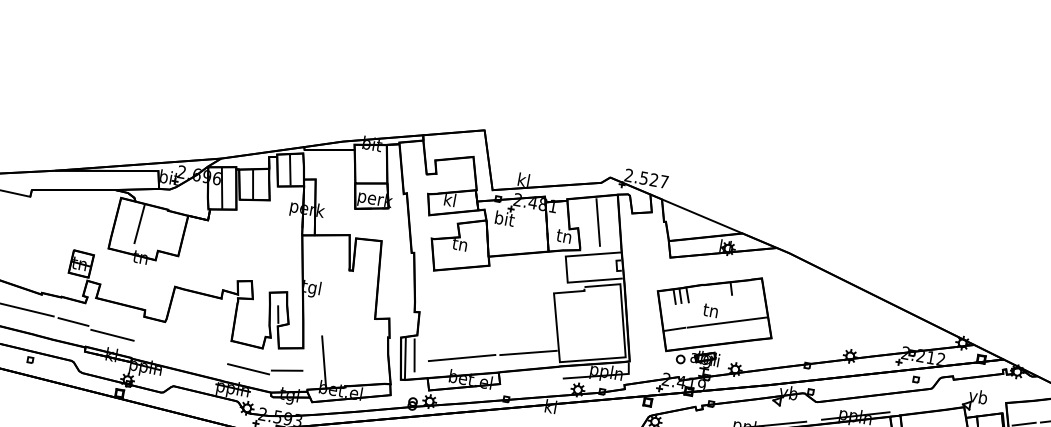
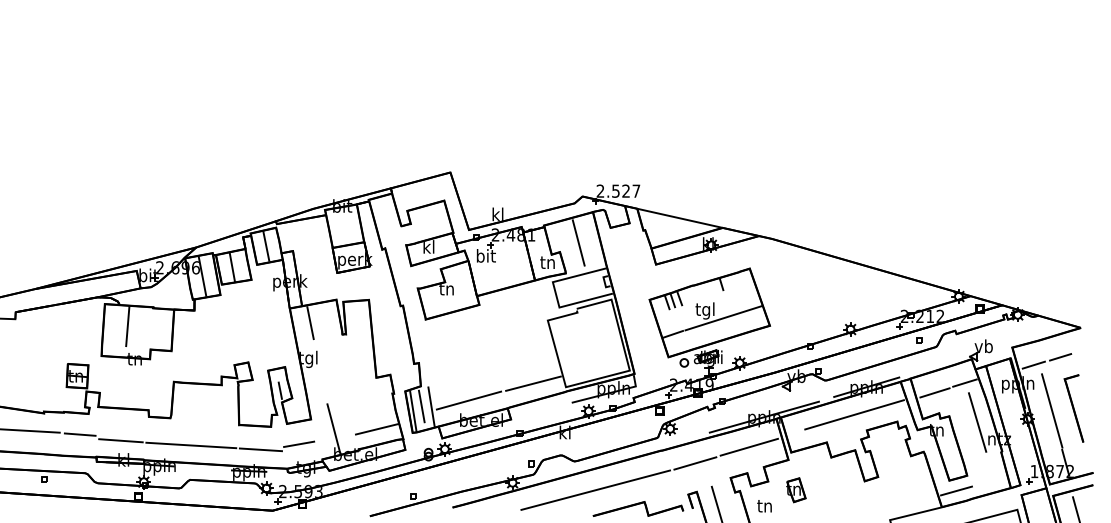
line: (319, 253) -> (310, 323), added
text: (709, 311) -> (704, 310), tn -> tgl
line: (181, 352) -> (191, 445), added
line: (424, 357) -> (431, 406), added
line: (365, 369) -> (376, 429), added

